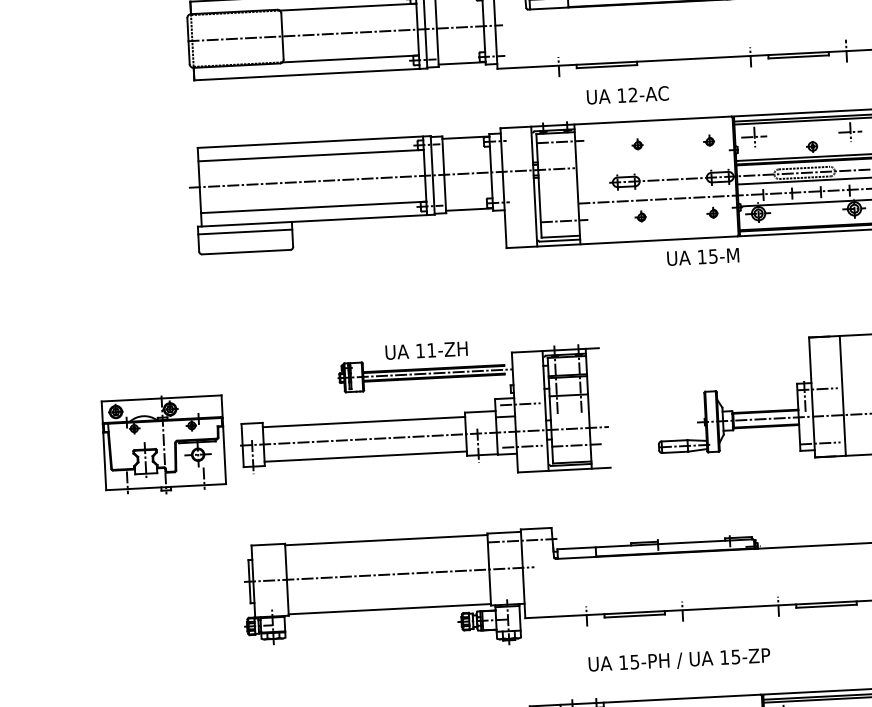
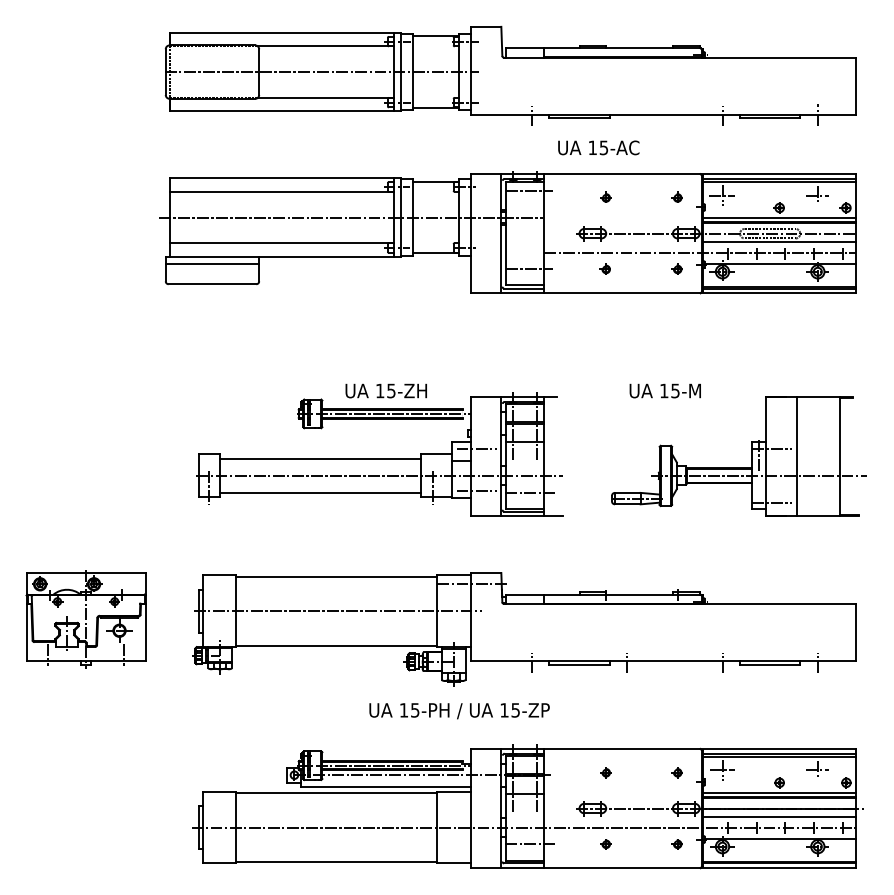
text: (632, 94) -> (603, 147), 12-AC -> 15-AC
text: (702, 256) -> (664, 390), moved
text: (431, 349) -> (391, 390), 11-ZH -> 15-ZH
part: (163, 445) -> (85, 619), moved
text: (679, 661) -> (459, 711), moved

